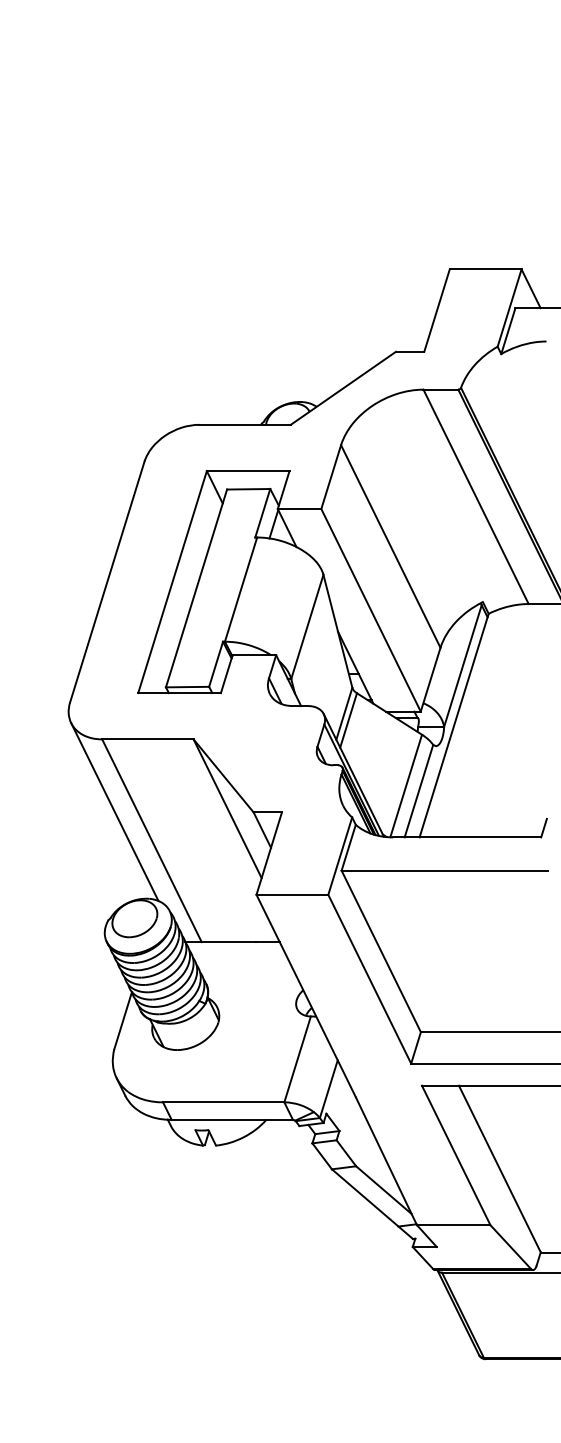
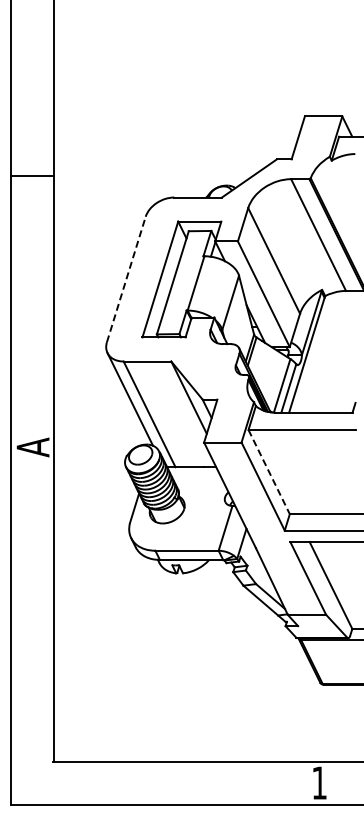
line: (107, 582) -> (126, 279), solid -> dashed
line: (381, 952) -> (269, 472), solid -> dashed

